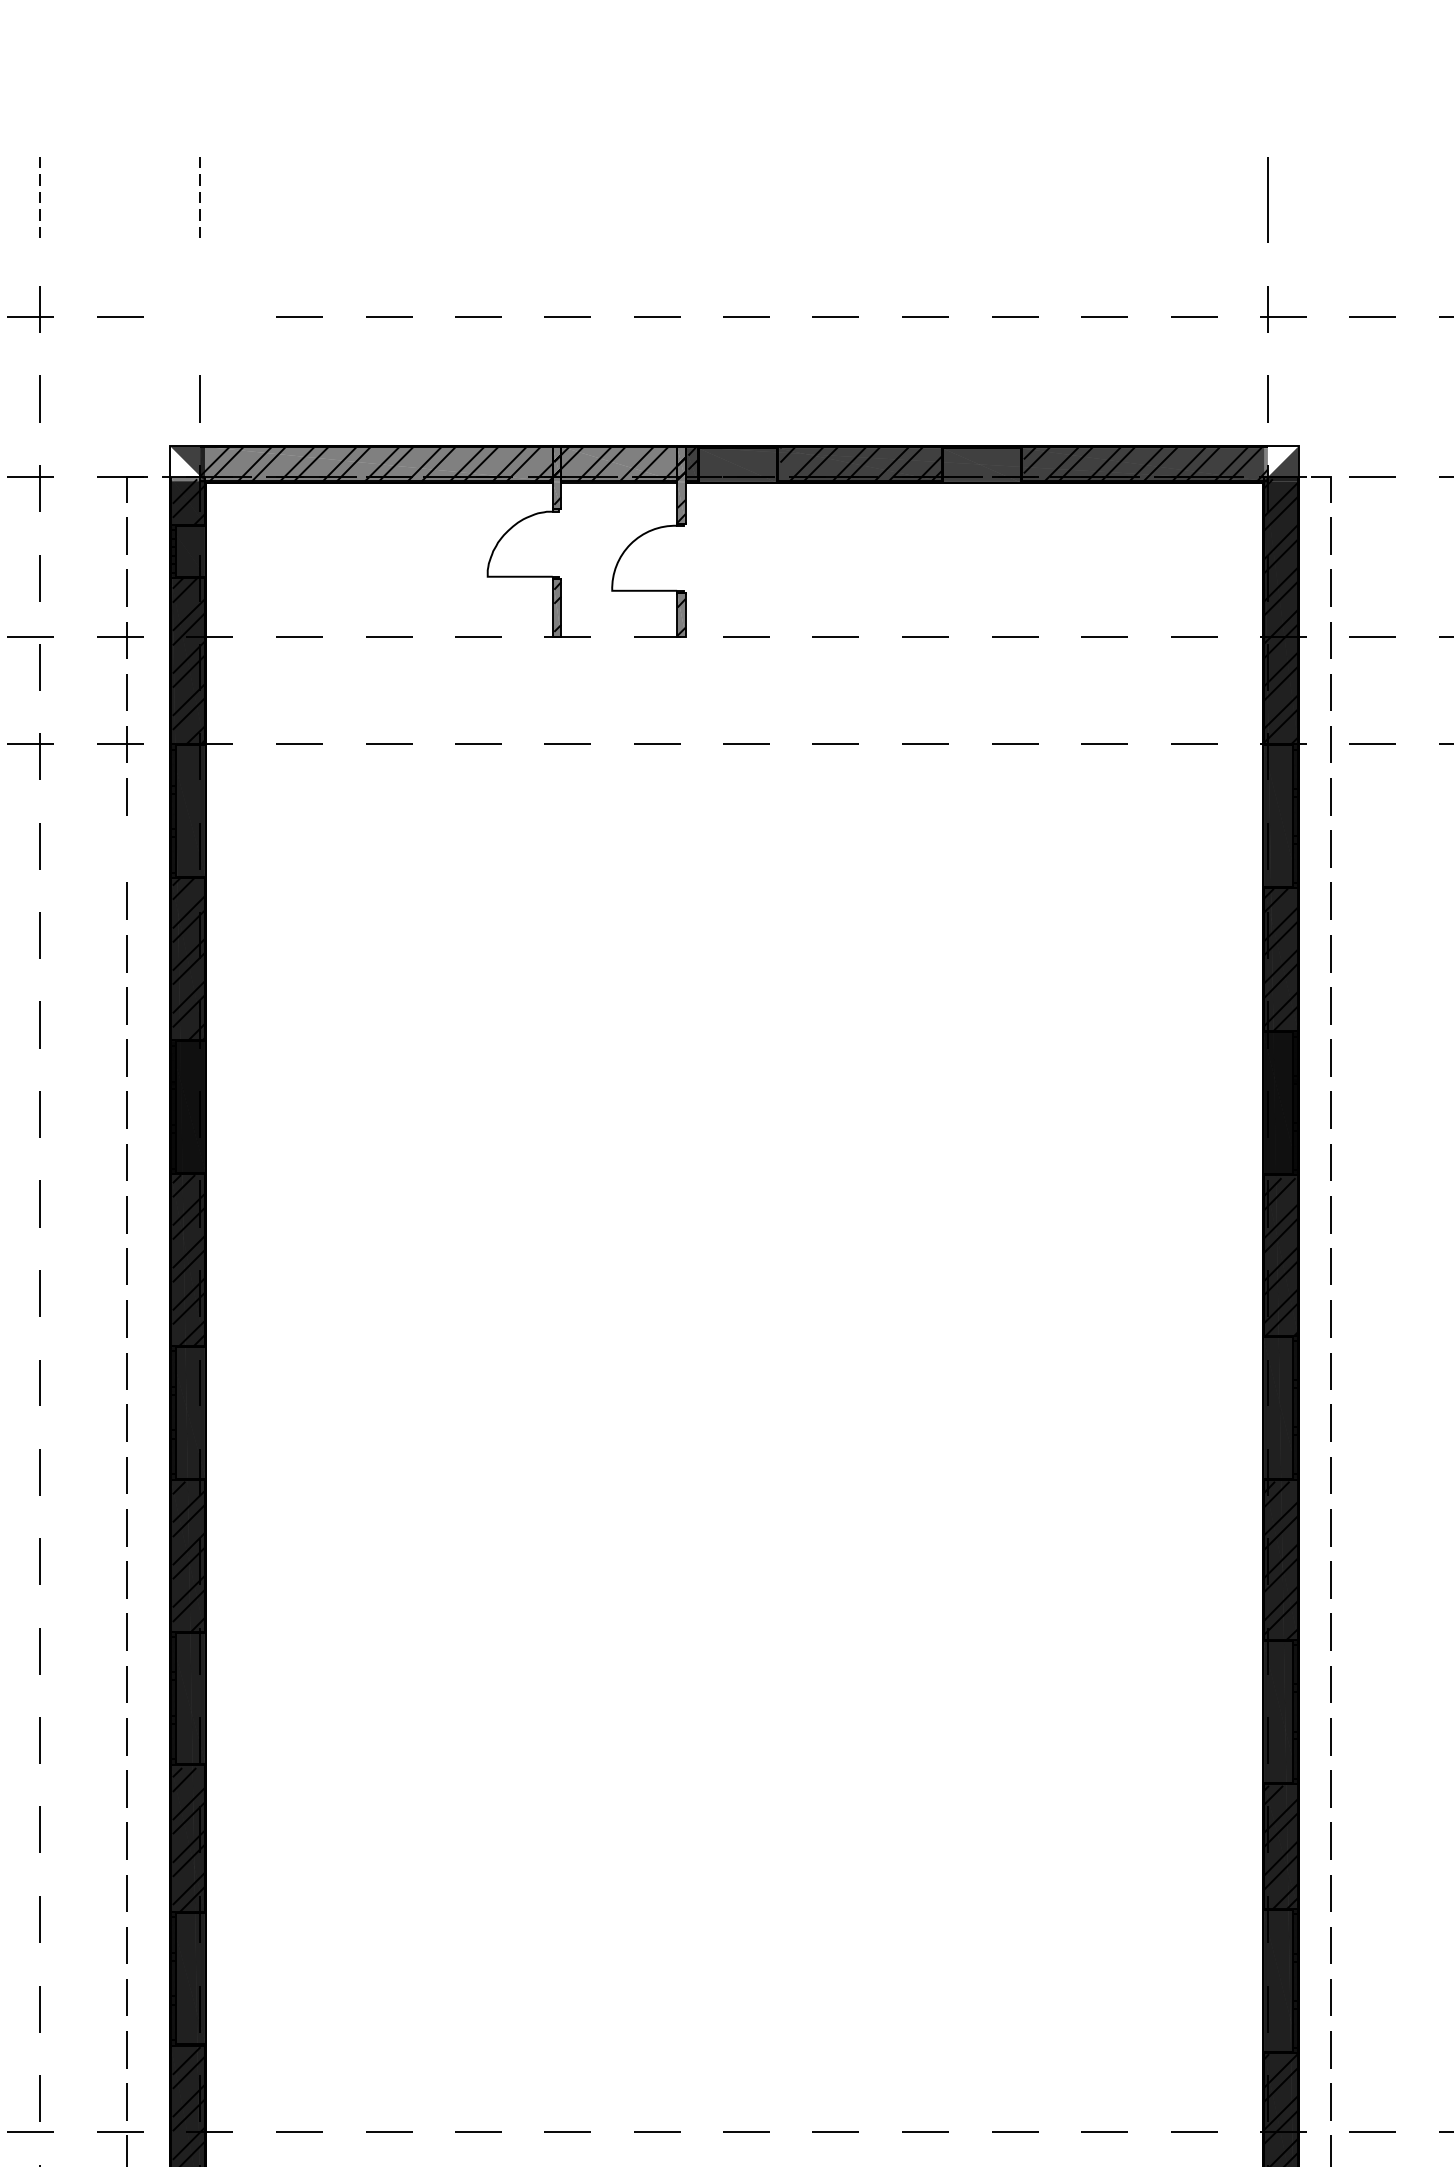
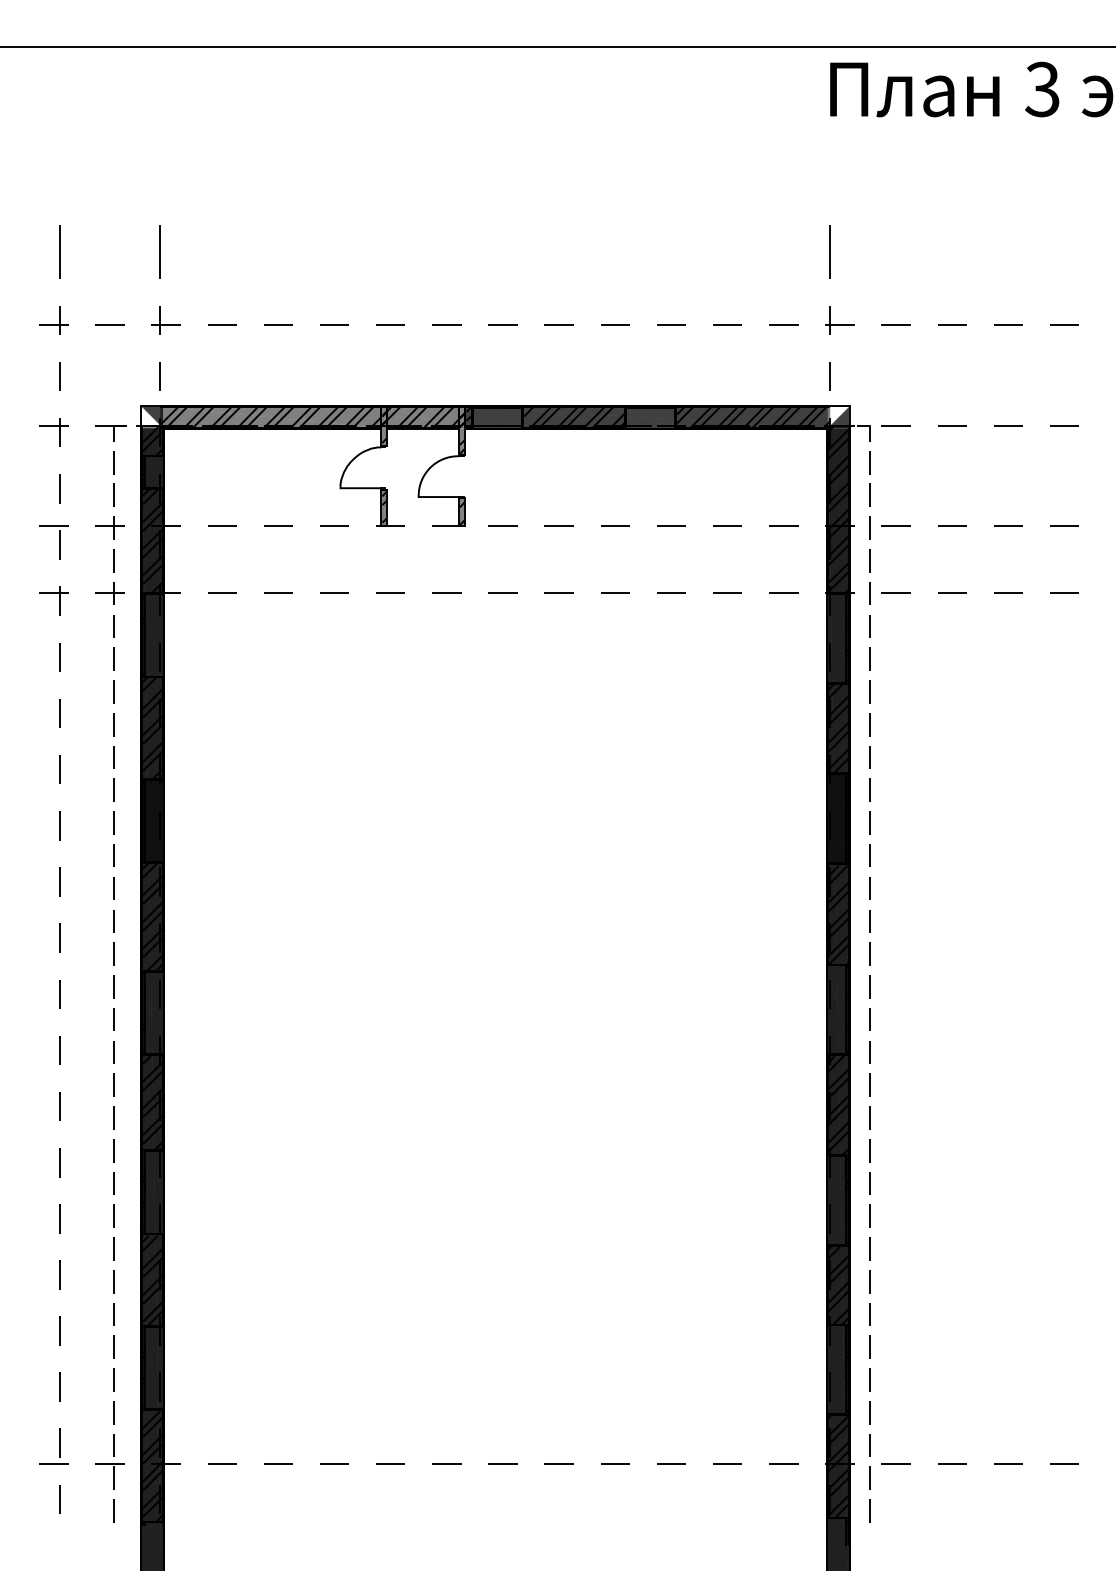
line: (39, 202) -> (59, 253), dashed -> solid
line: (200, 202) -> (160, 253), dashed -> solid
part: (208, 309) -> (165, 320), added
line: (125, 848) -> (113, 658), added

